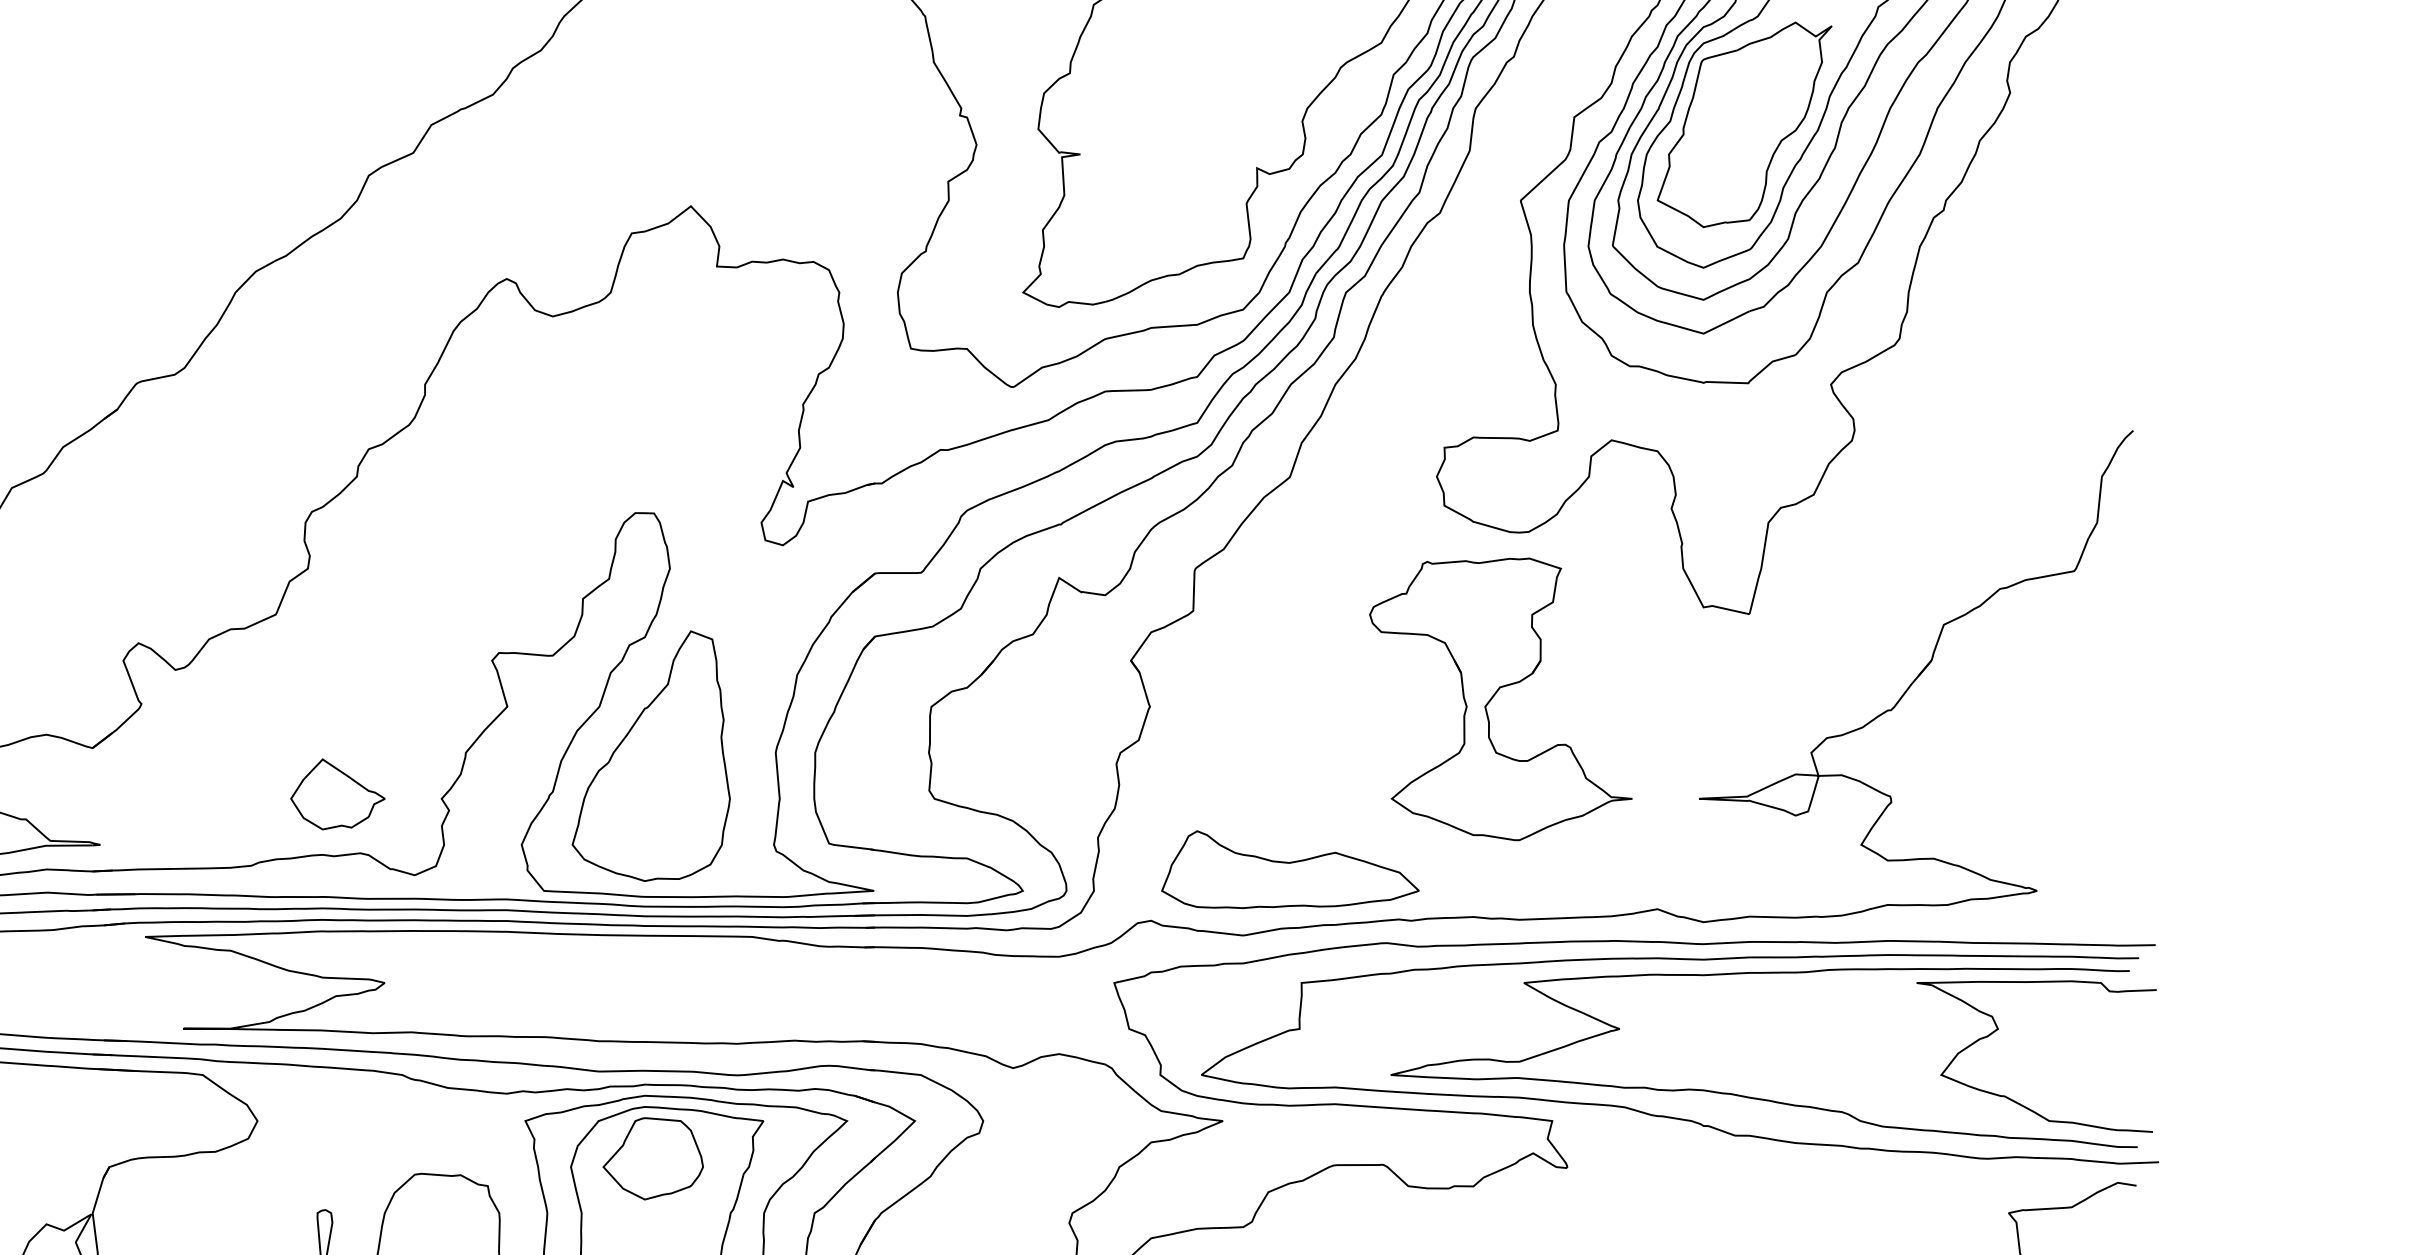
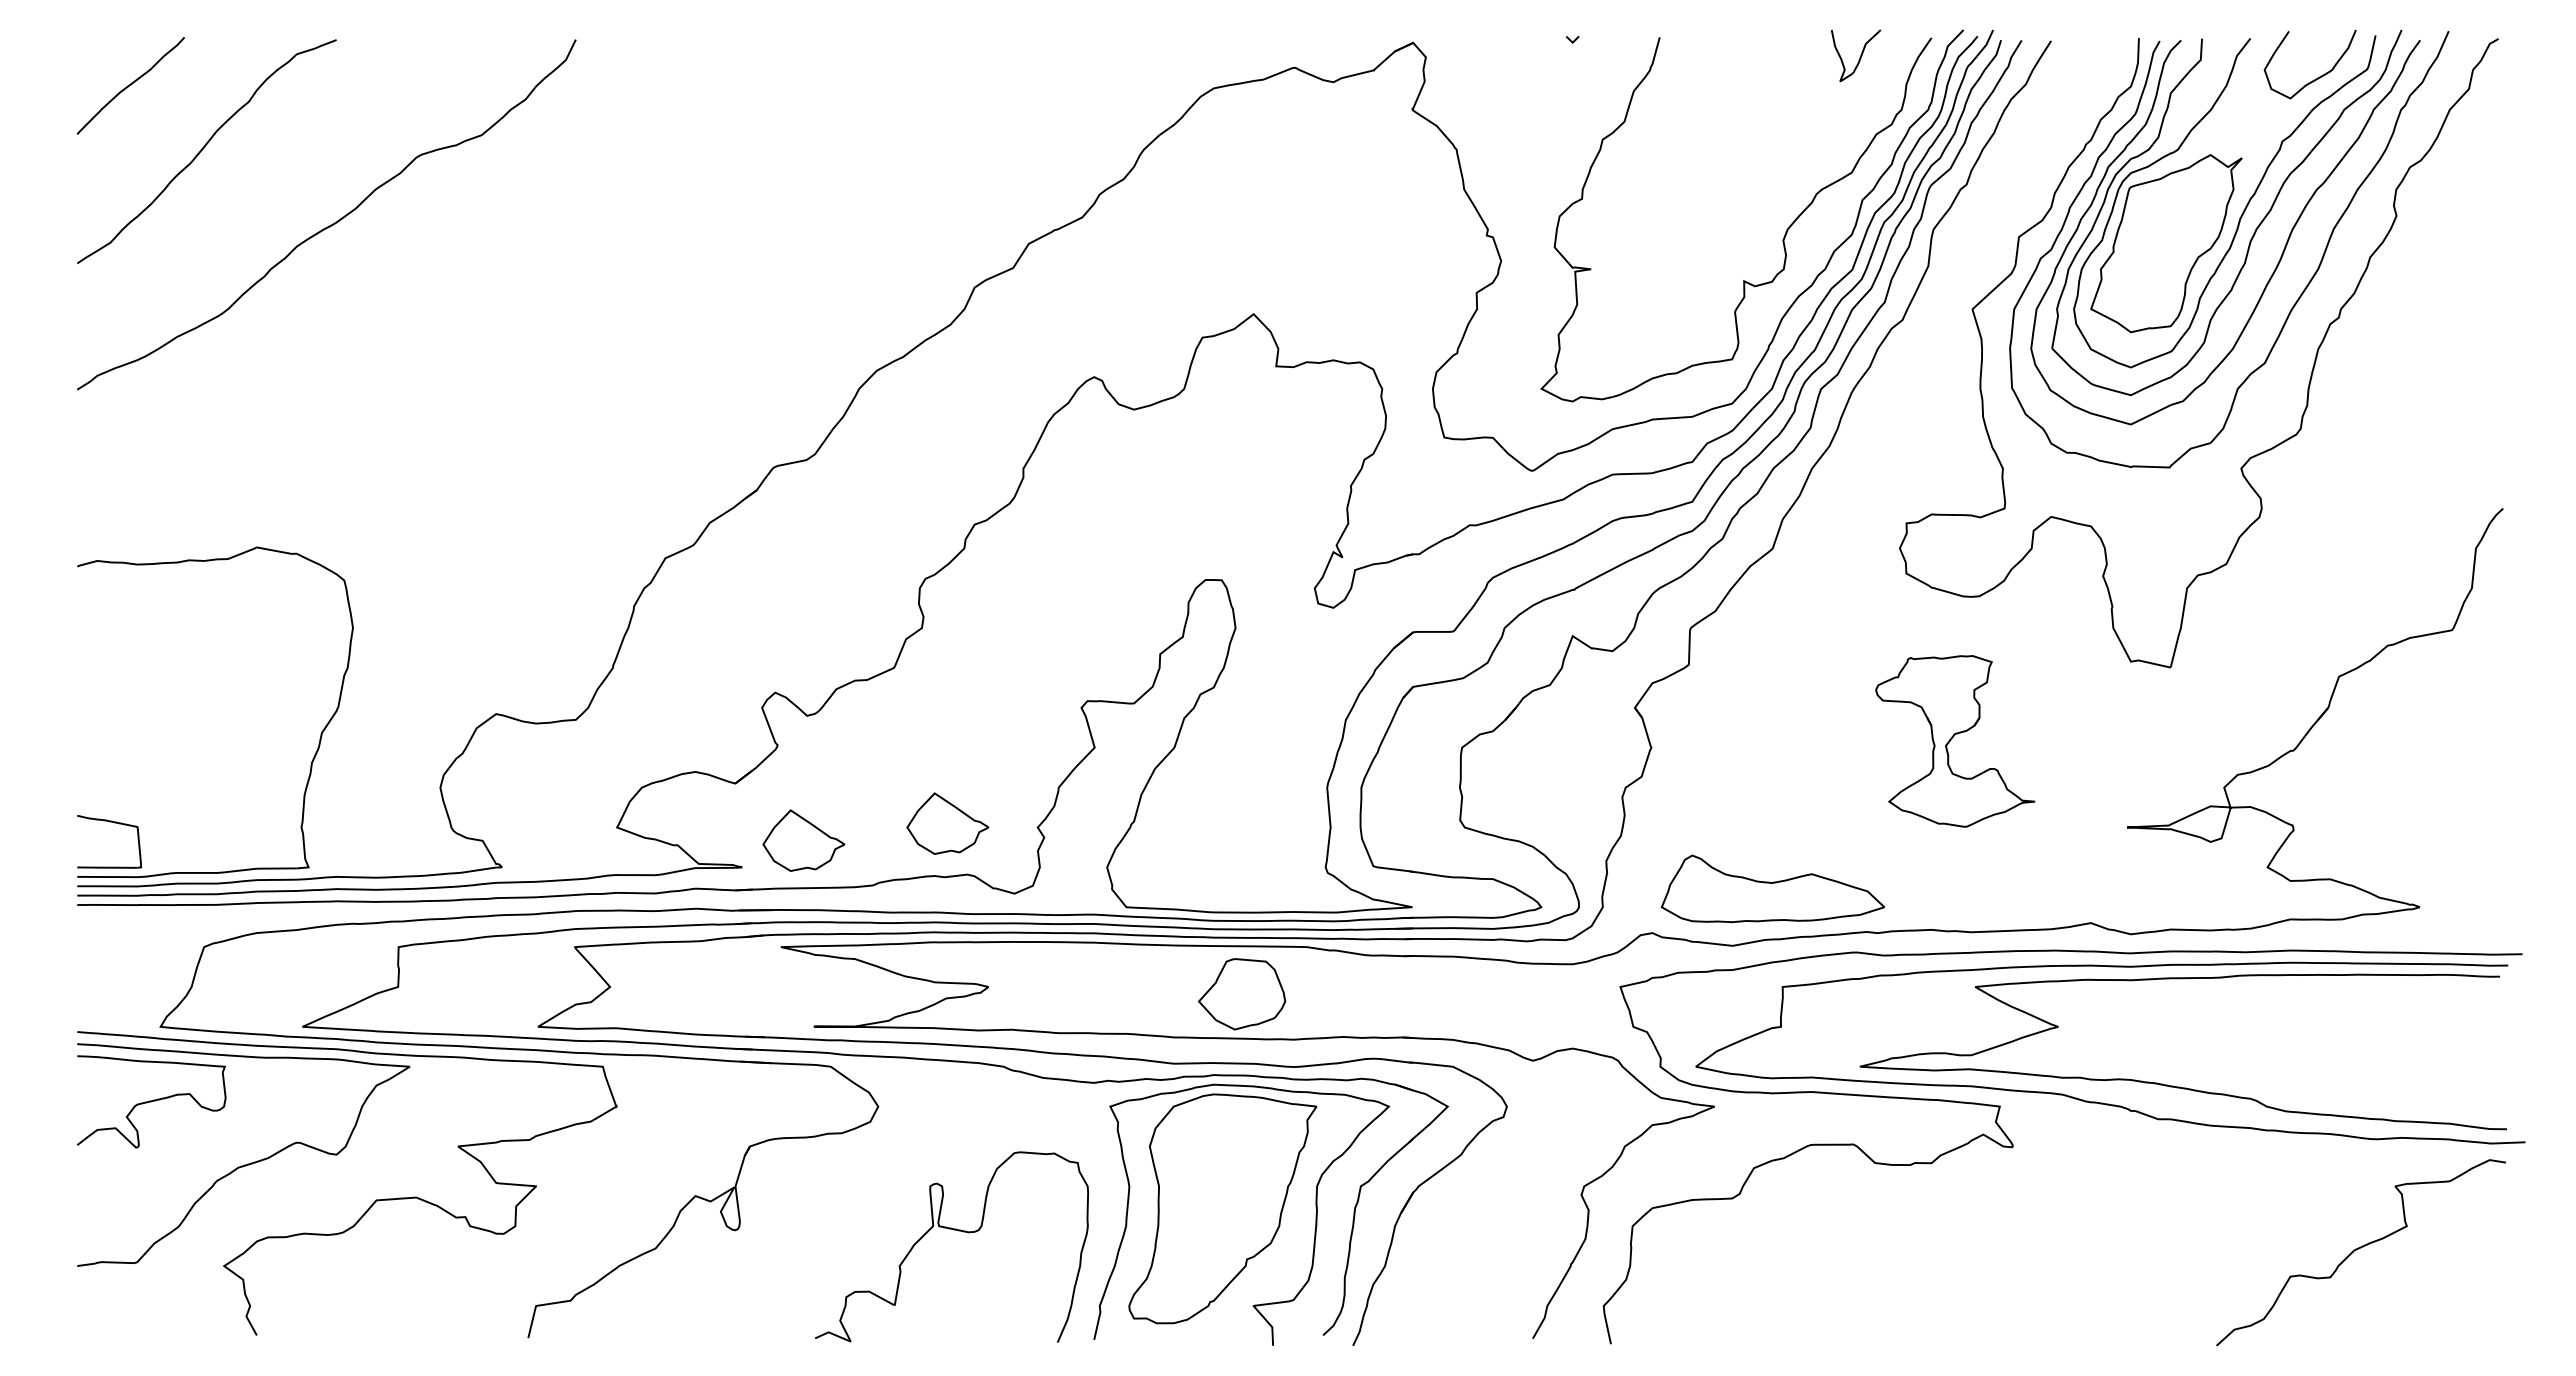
part: (1501, 699) -> (1955, 741), size x0.7
part: (651, 756) -> (1219, 790), removed
part: (171, 813) -> (803, 840), added
curve: (1998, 1029) -> (2386, 1027), removed
part: (653, 1159) -> (1242, 994), moved

